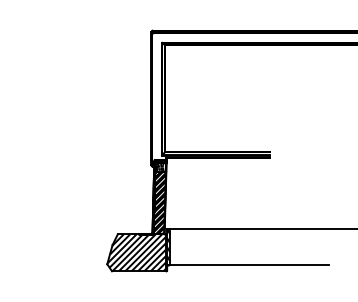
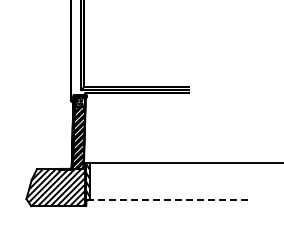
line: (249, 265) -> (168, 200), solid -> dashed

